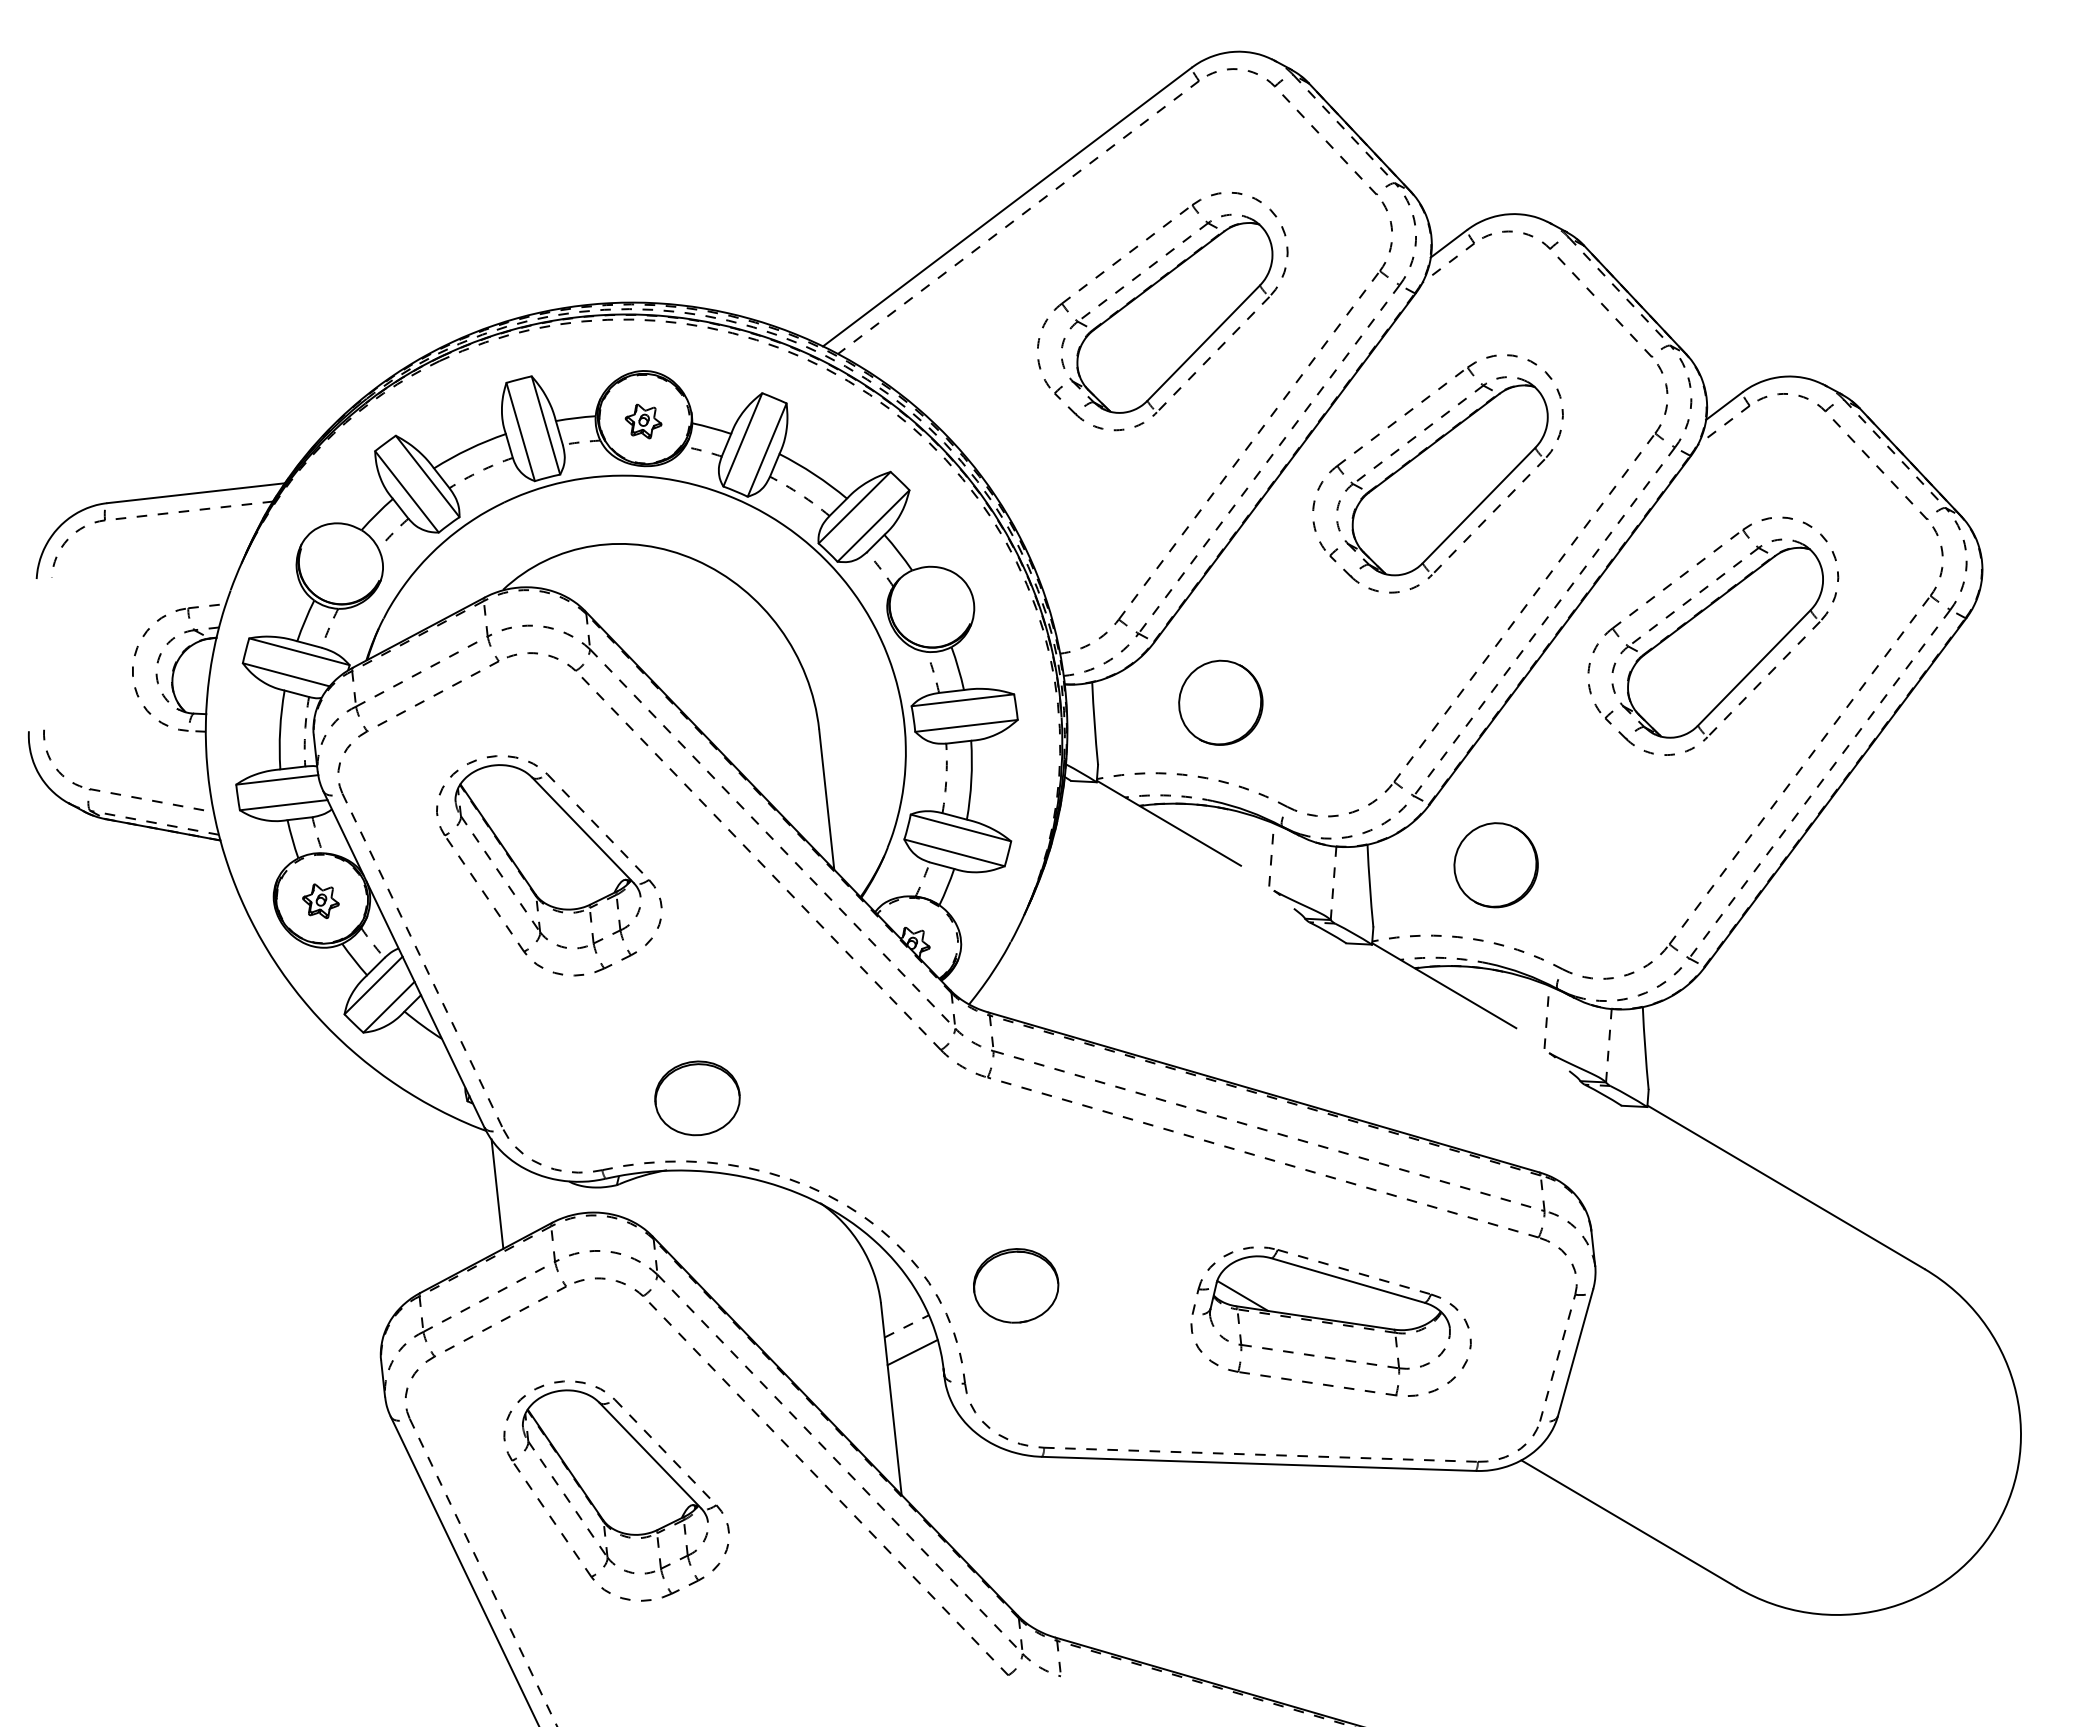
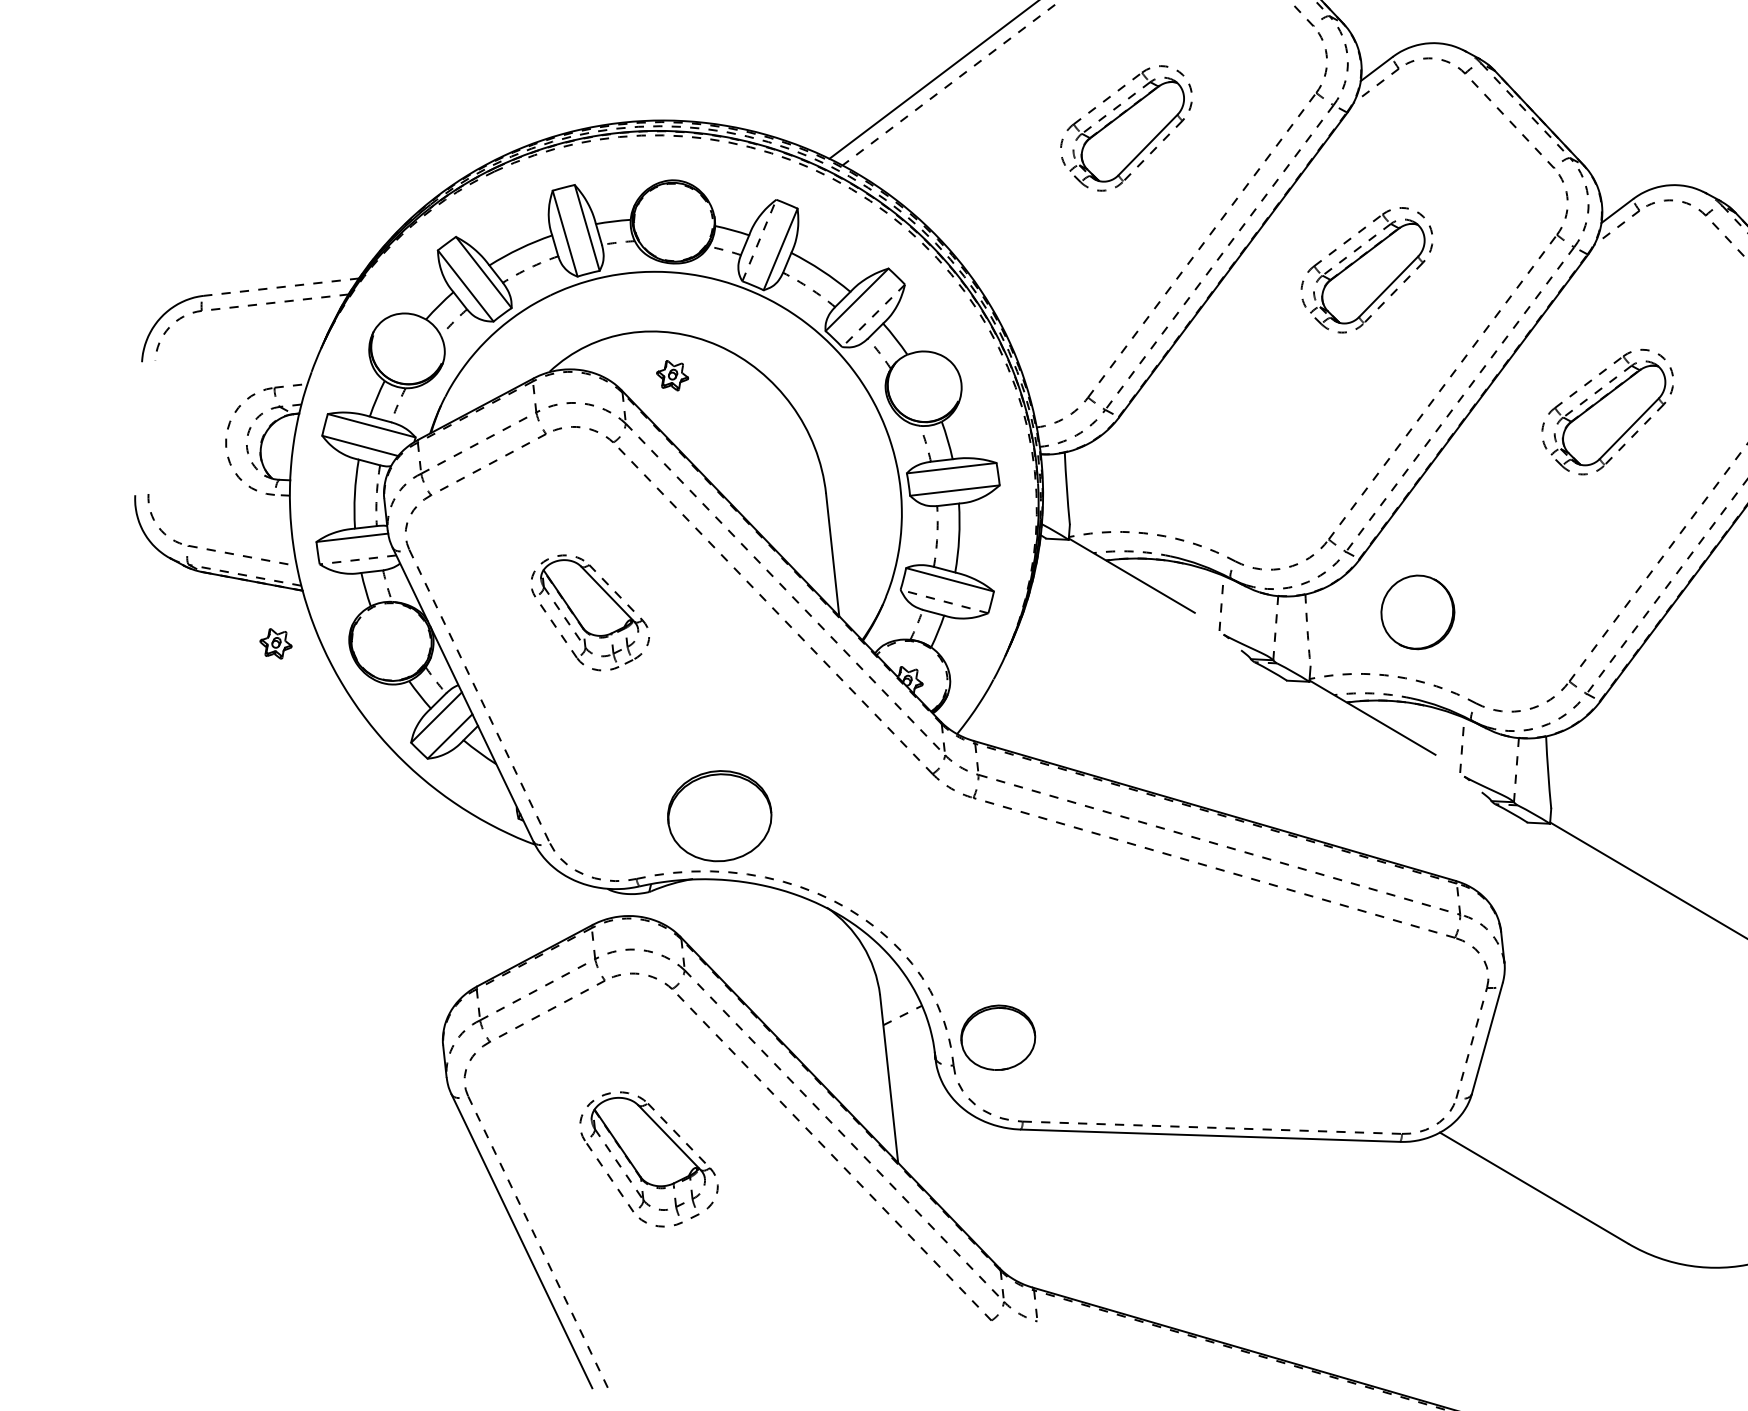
part: (1162, 311) -> (1126, 128), size x0.6
part: (643, 421) -> (672, 375), moved
line: (742, 439) -> (759, 240), solid -> dashed
part: (1437, 473) -> (1366, 269), size x0.6
line: (195, 493) -> (280, 287), solid -> dashed
line: (873, 526) -> (873, 316), solid -> dashed
part: (1713, 635) -> (1607, 411), size x0.6
part: (1220, 702) -> (1176, 470), removed
line: (283, 805) -> (357, 560), solid -> dashed
line: (954, 852) -> (944, 601), solid -> dashed
part: (549, 865) -> (590, 612), size x0.6
arc: (1369, 886) -> (1307, 630), solid -> dashed
part: (320, 900) -> (275, 643), moved
part: (697, 1098) -> (719, 816), size x1.4
line: (497, 1193) -> (544, 899), removed
part: (1016, 1285) -> (998, 1037), moved
part: (1330, 1321) -> (1273, 1011), removed
line: (912, 1352) -> (907, 1038), removed
part: (616, 1490) -> (648, 1158), size x0.7

